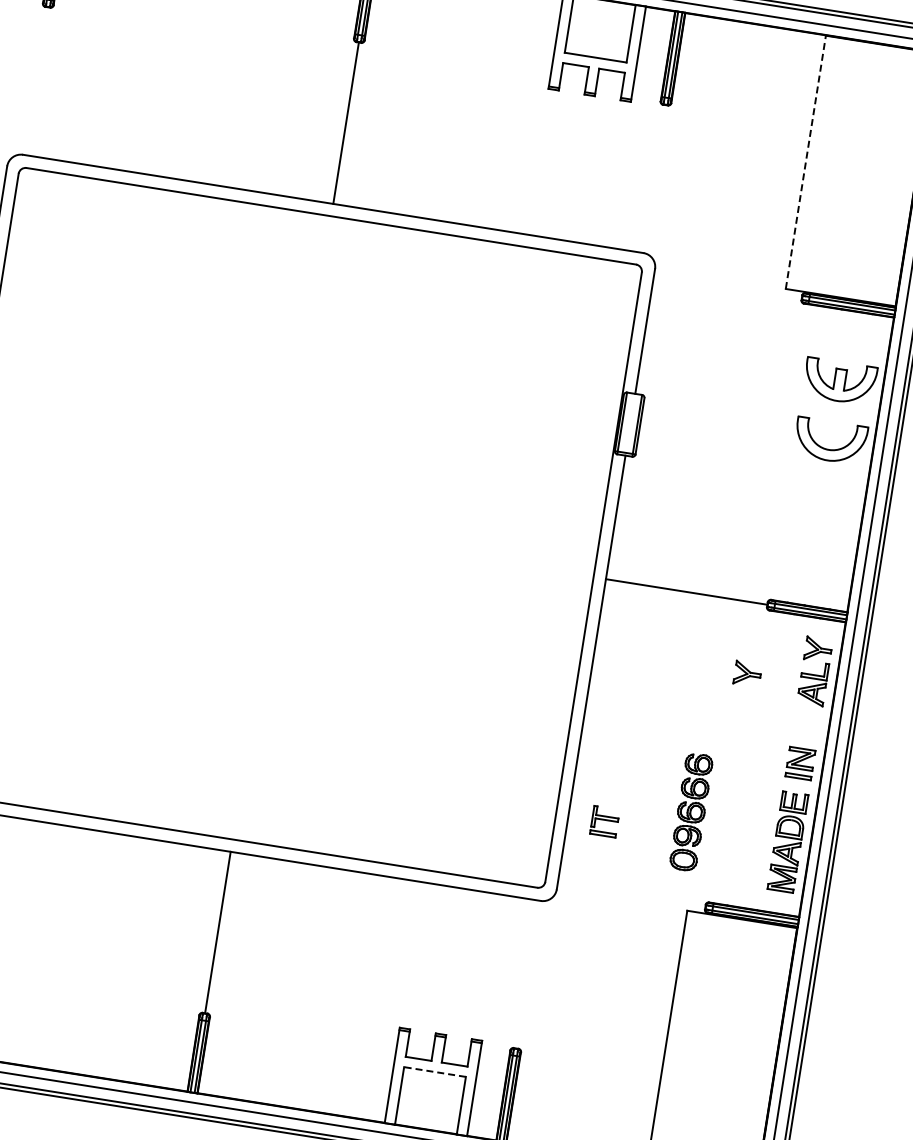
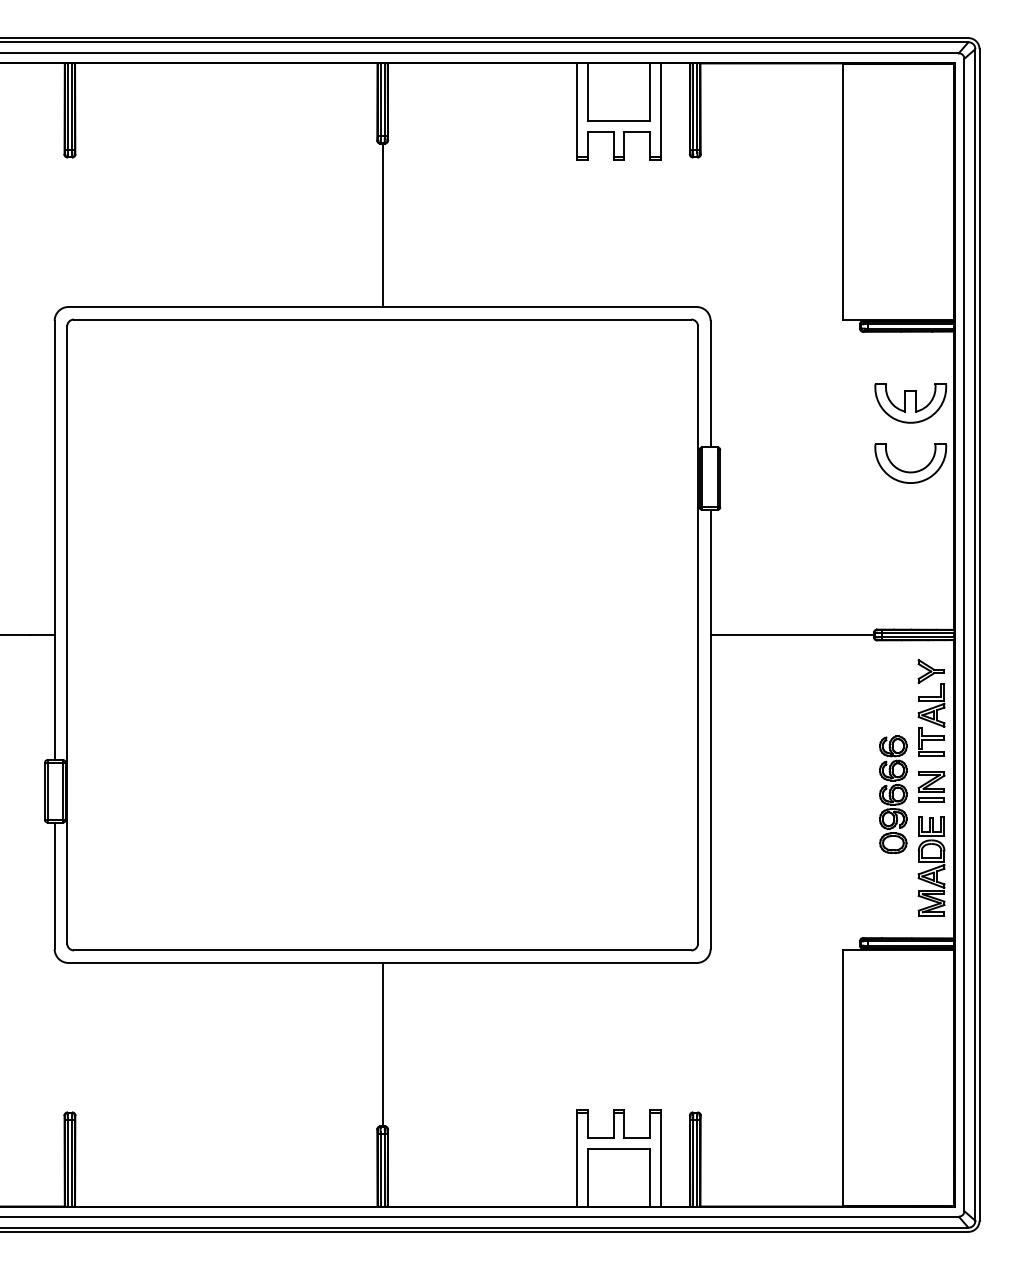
line: (805, 161) -> (842, 191), dashed -> solid
part: (746, 673) -> (864, 706), removed
part: (691, 811) -> (893, 794), moved
part: (604, 821) -> (931, 741), moved
line: (434, 1071) -> (618, 1148), dashed -> solid

